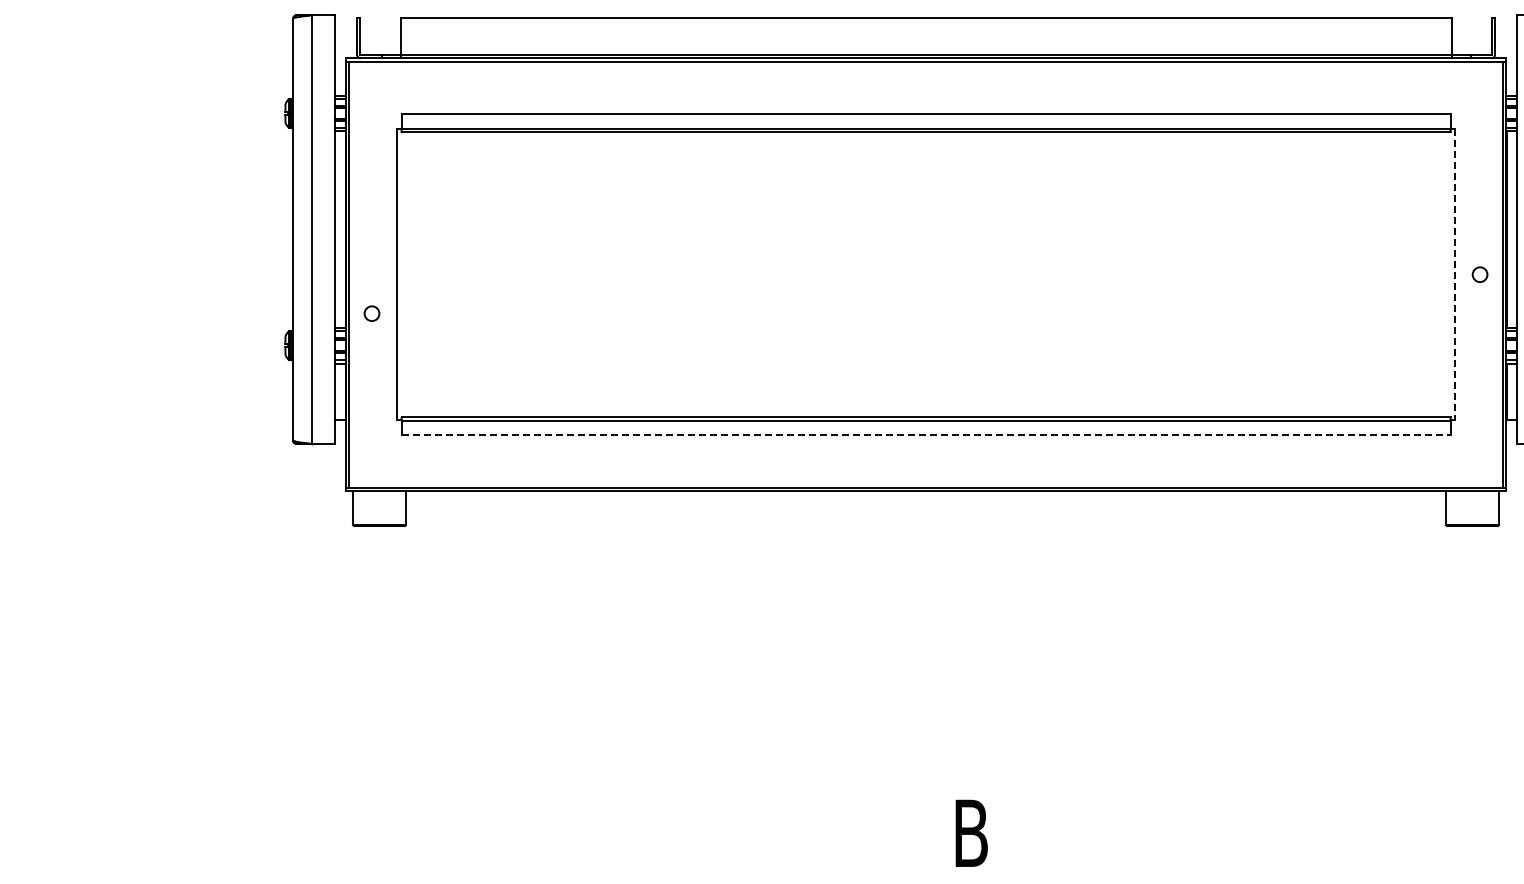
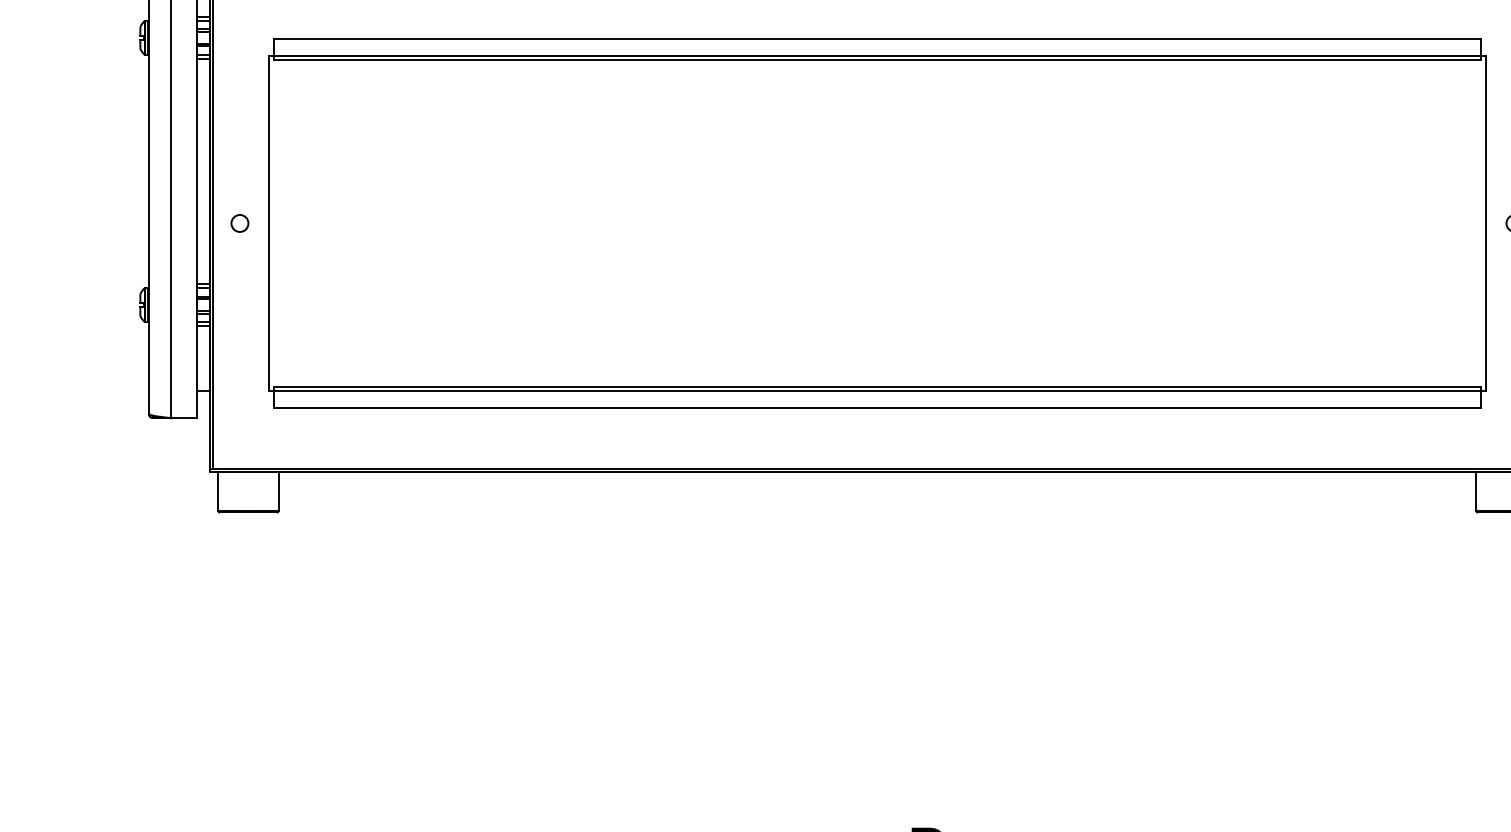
line: (1454, 274) -> (1485, 223), dashed -> solid
circle: (371, 313) -> (239, 223), moved
line: (926, 435) -> (878, 408), dashed -> solid

